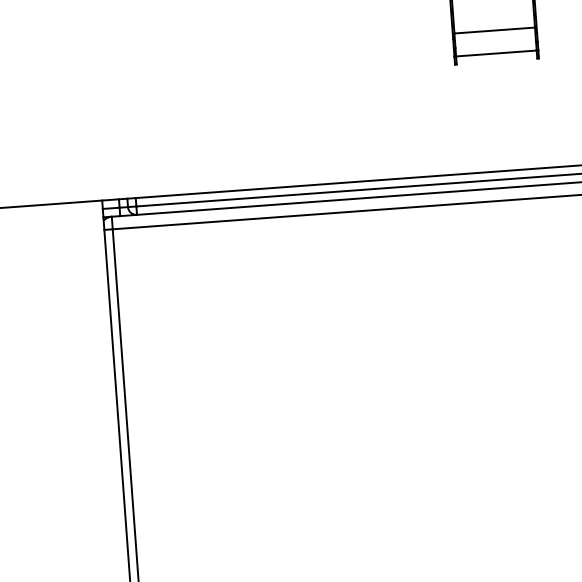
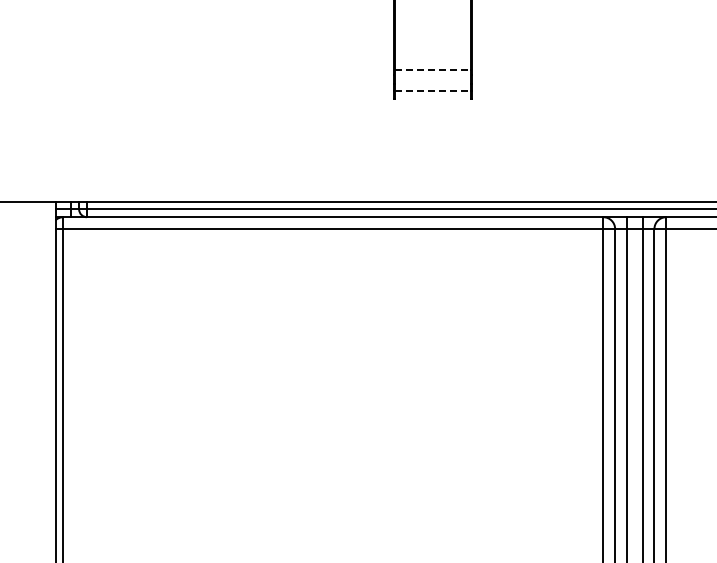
line: (494, 31) -> (432, 70), solid -> dashed
line: (496, 53) -> (432, 91), solid -> dashed

